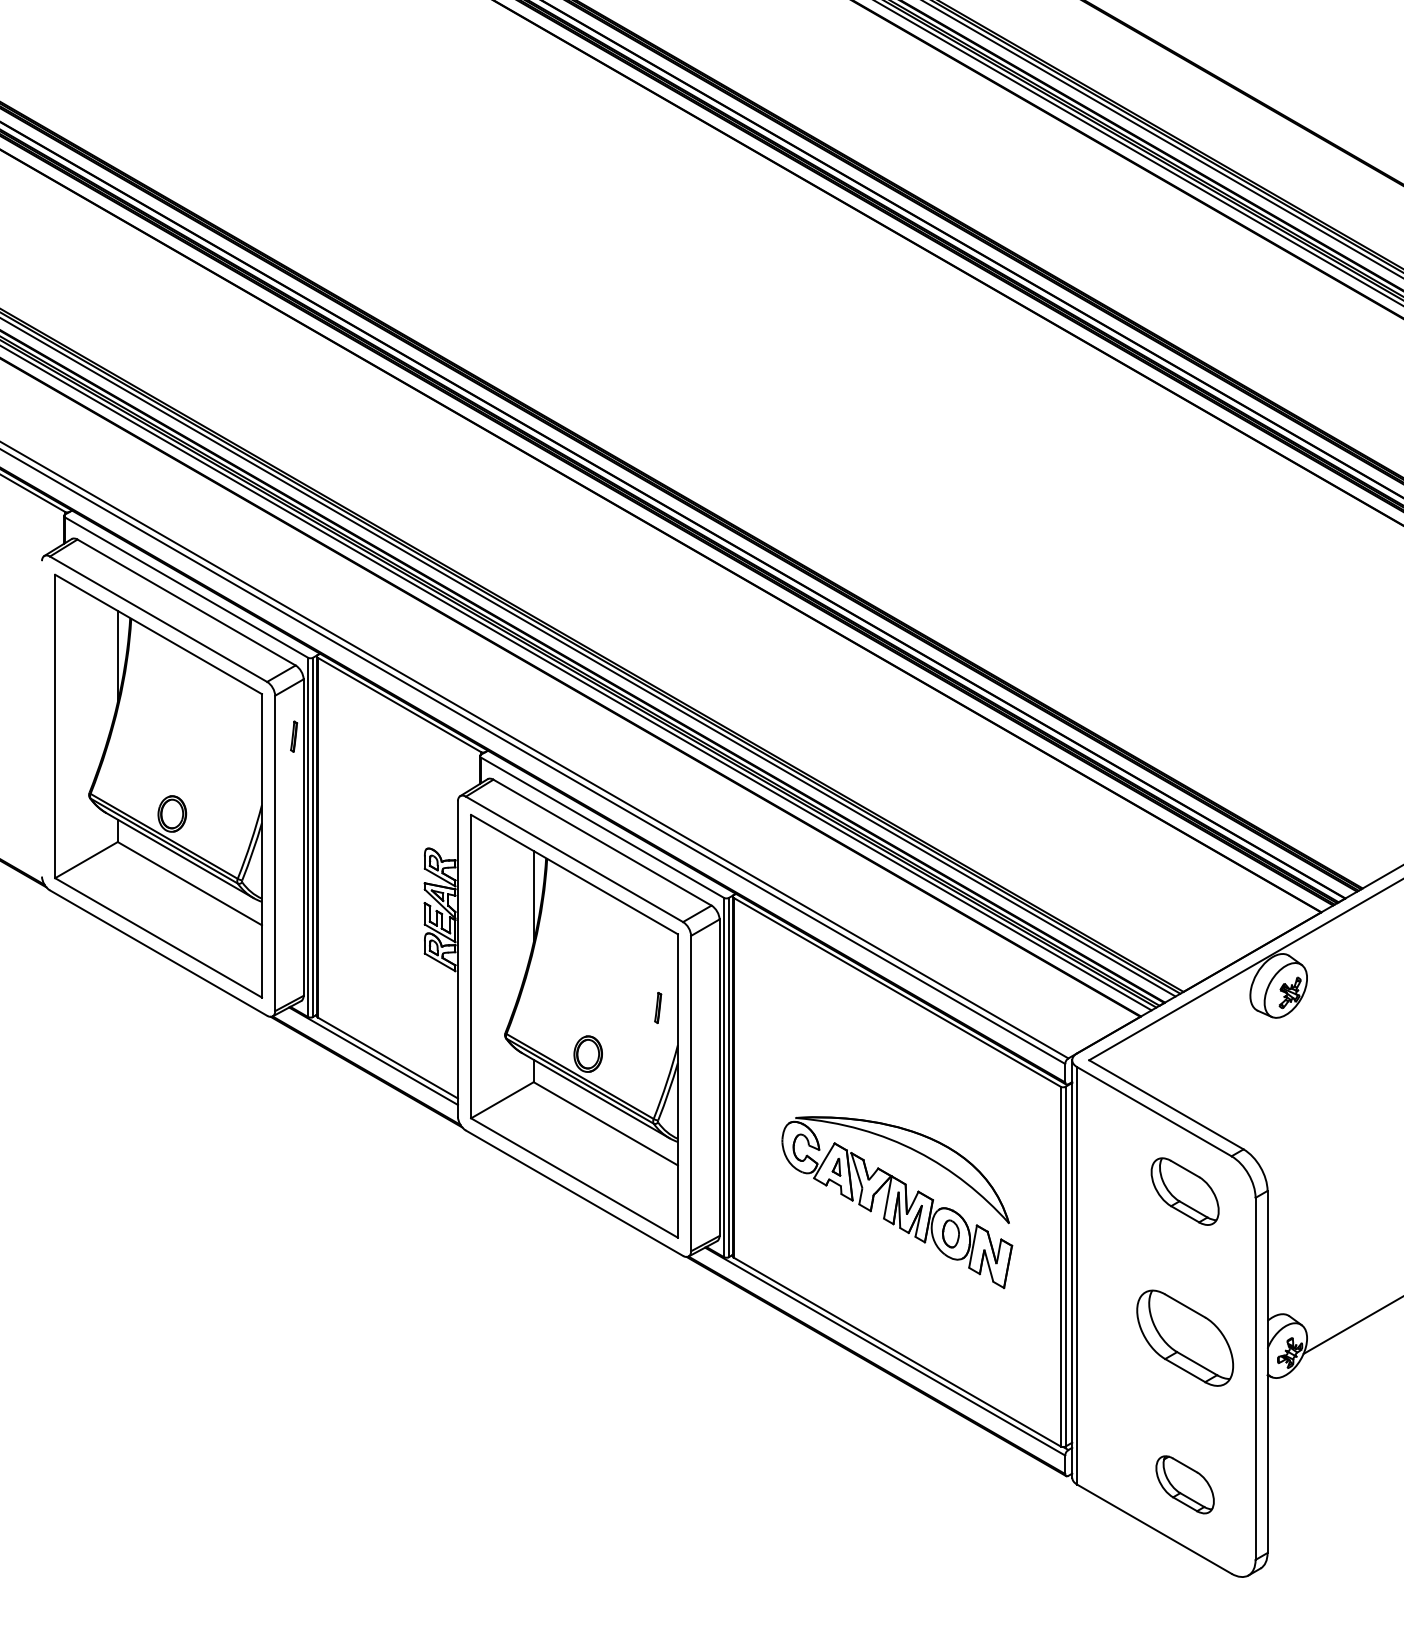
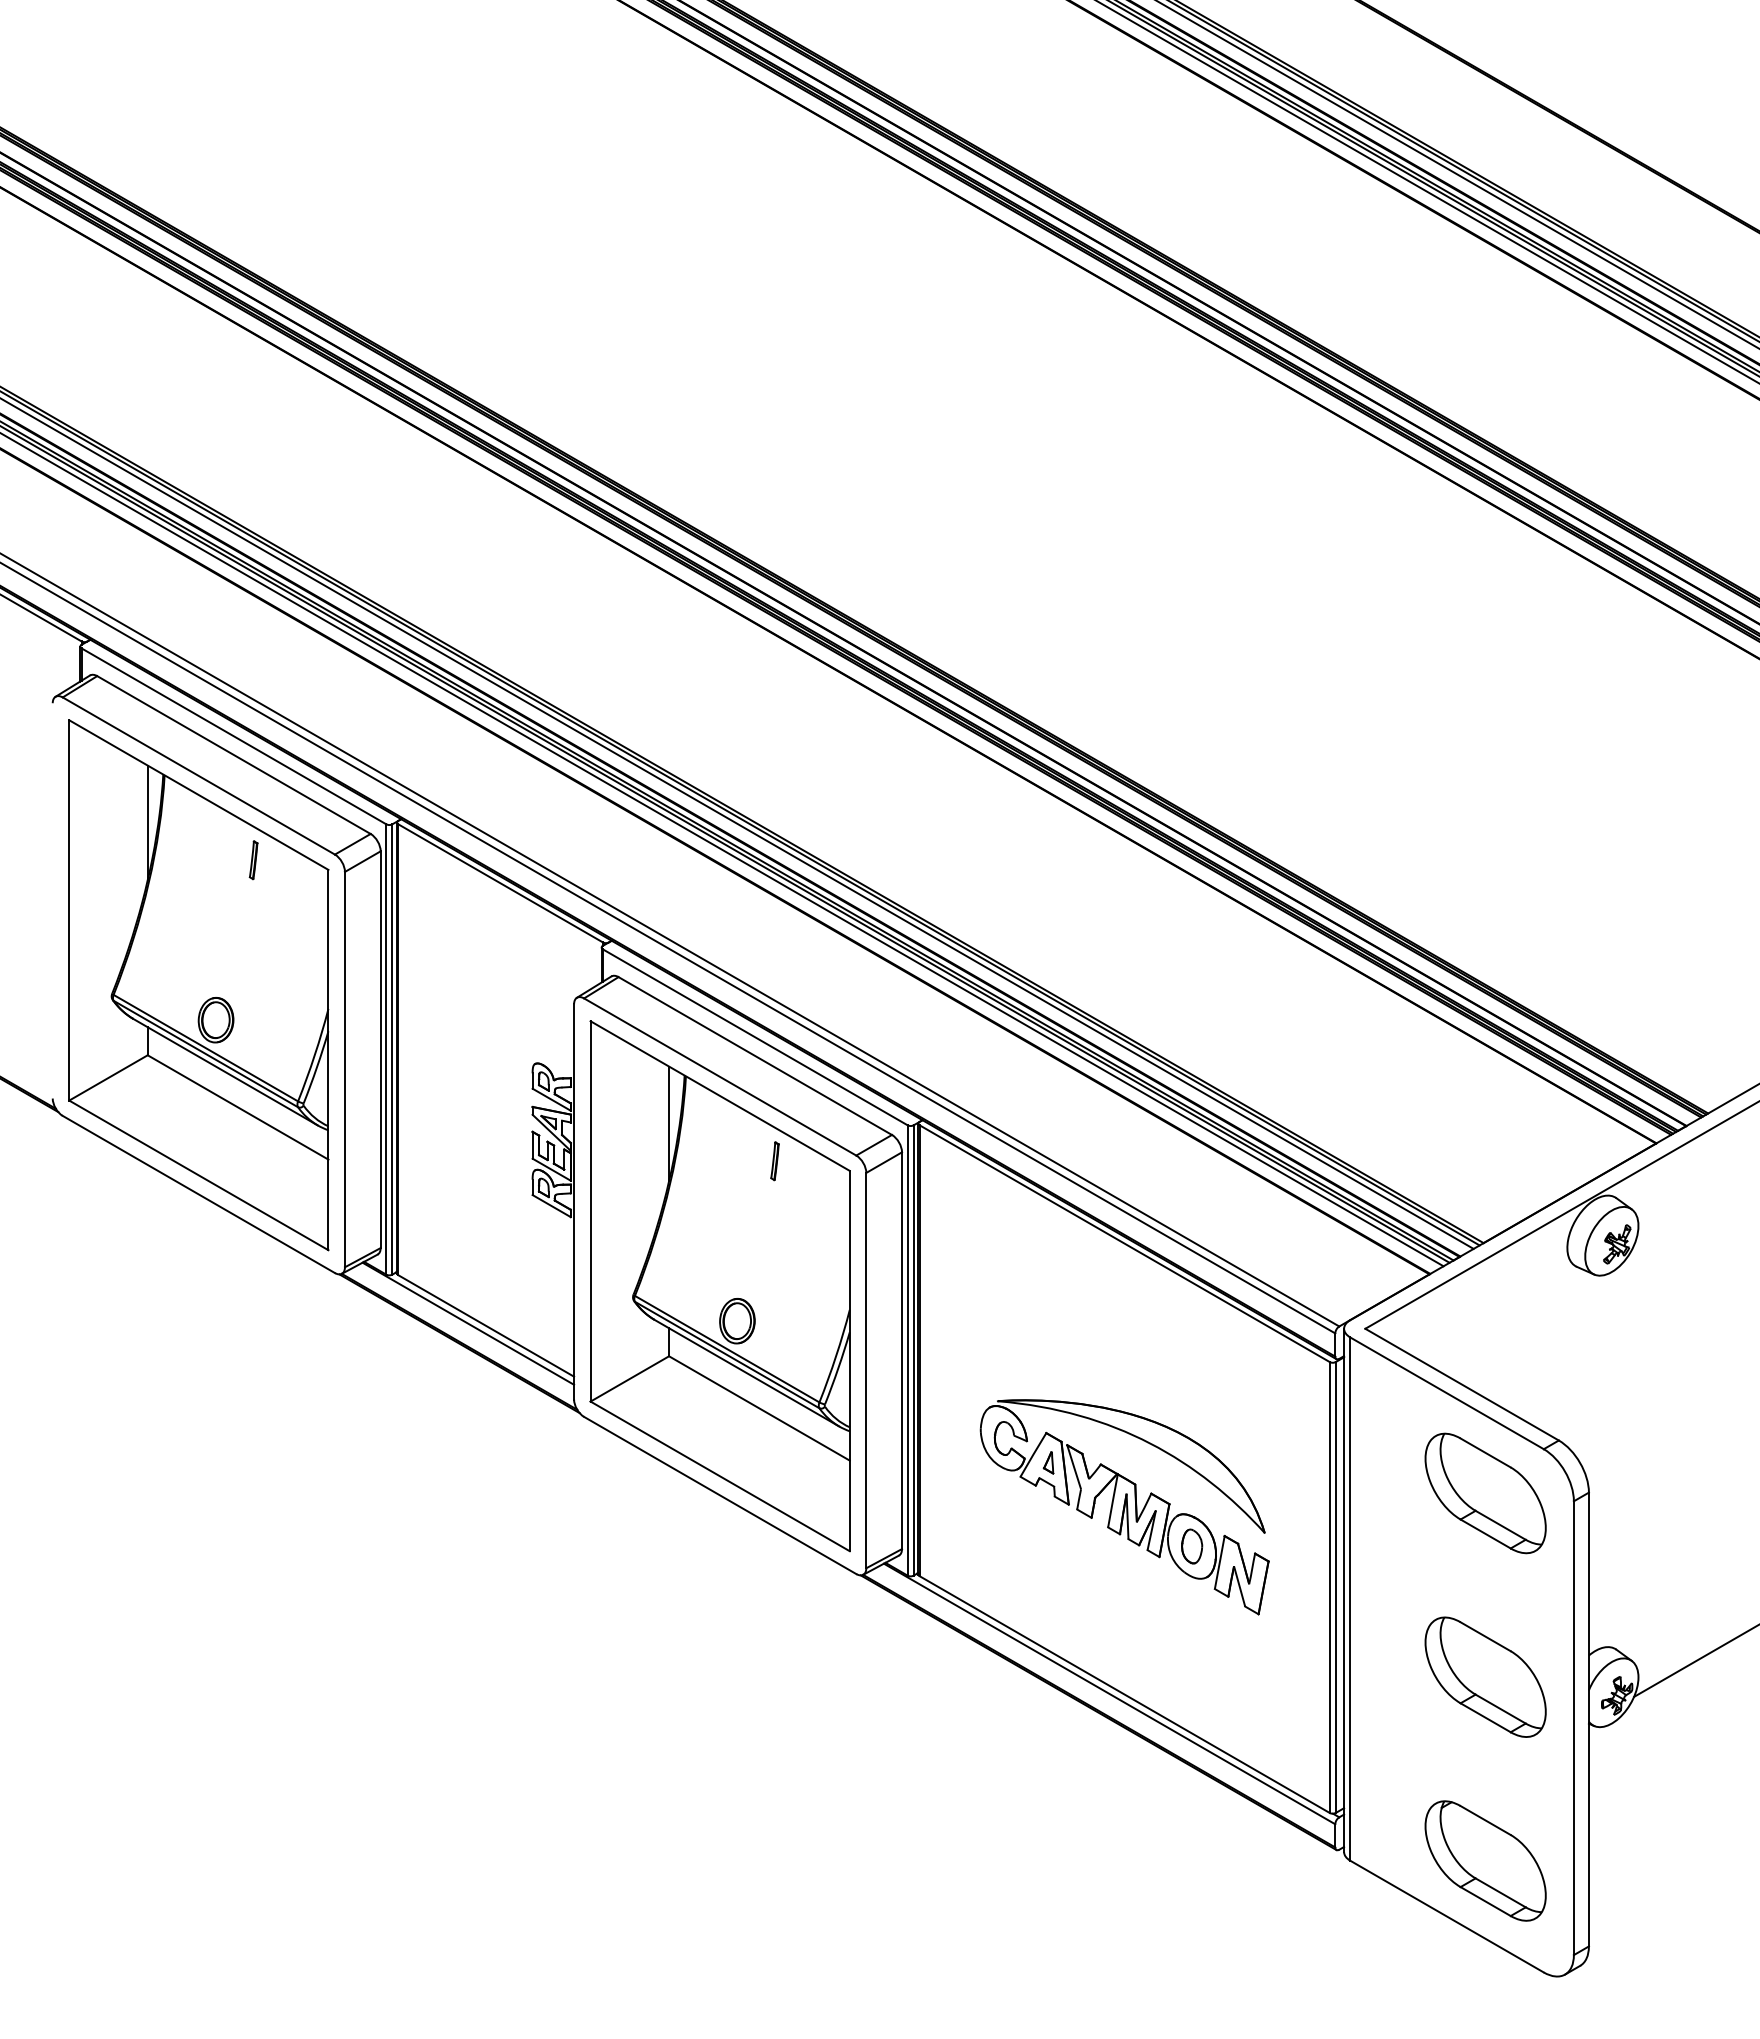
part: (293, 736) -> (253, 860), moved
part: (657, 1008) -> (774, 1161), moved
part: (1185, 1191) -> (1485, 1493), size x1.43
part: (1185, 1484) -> (1485, 1860), size x1.67

